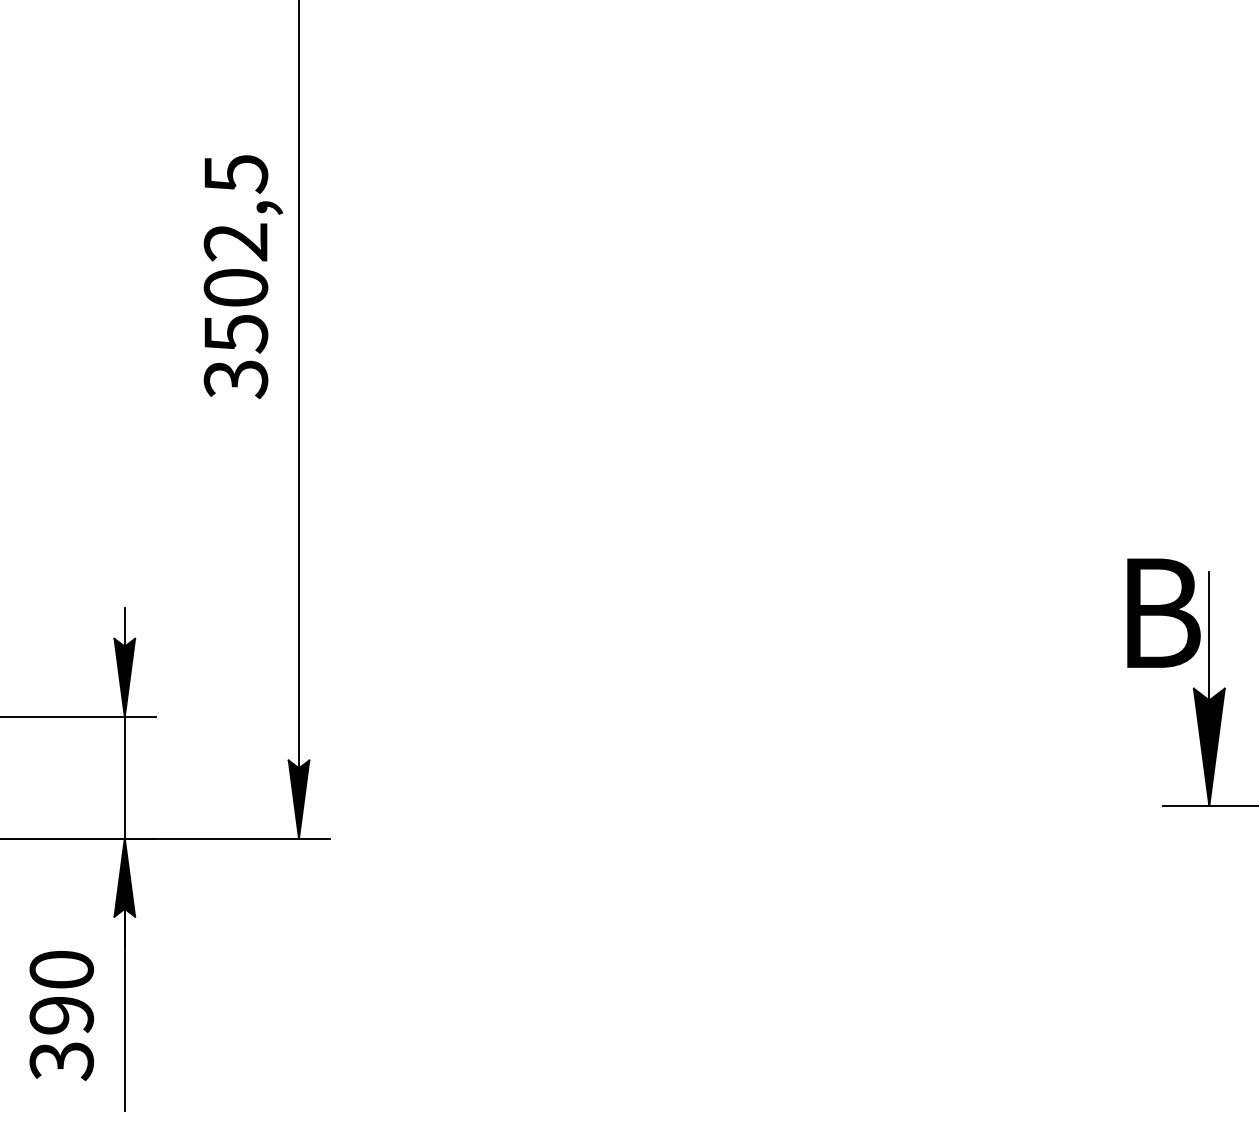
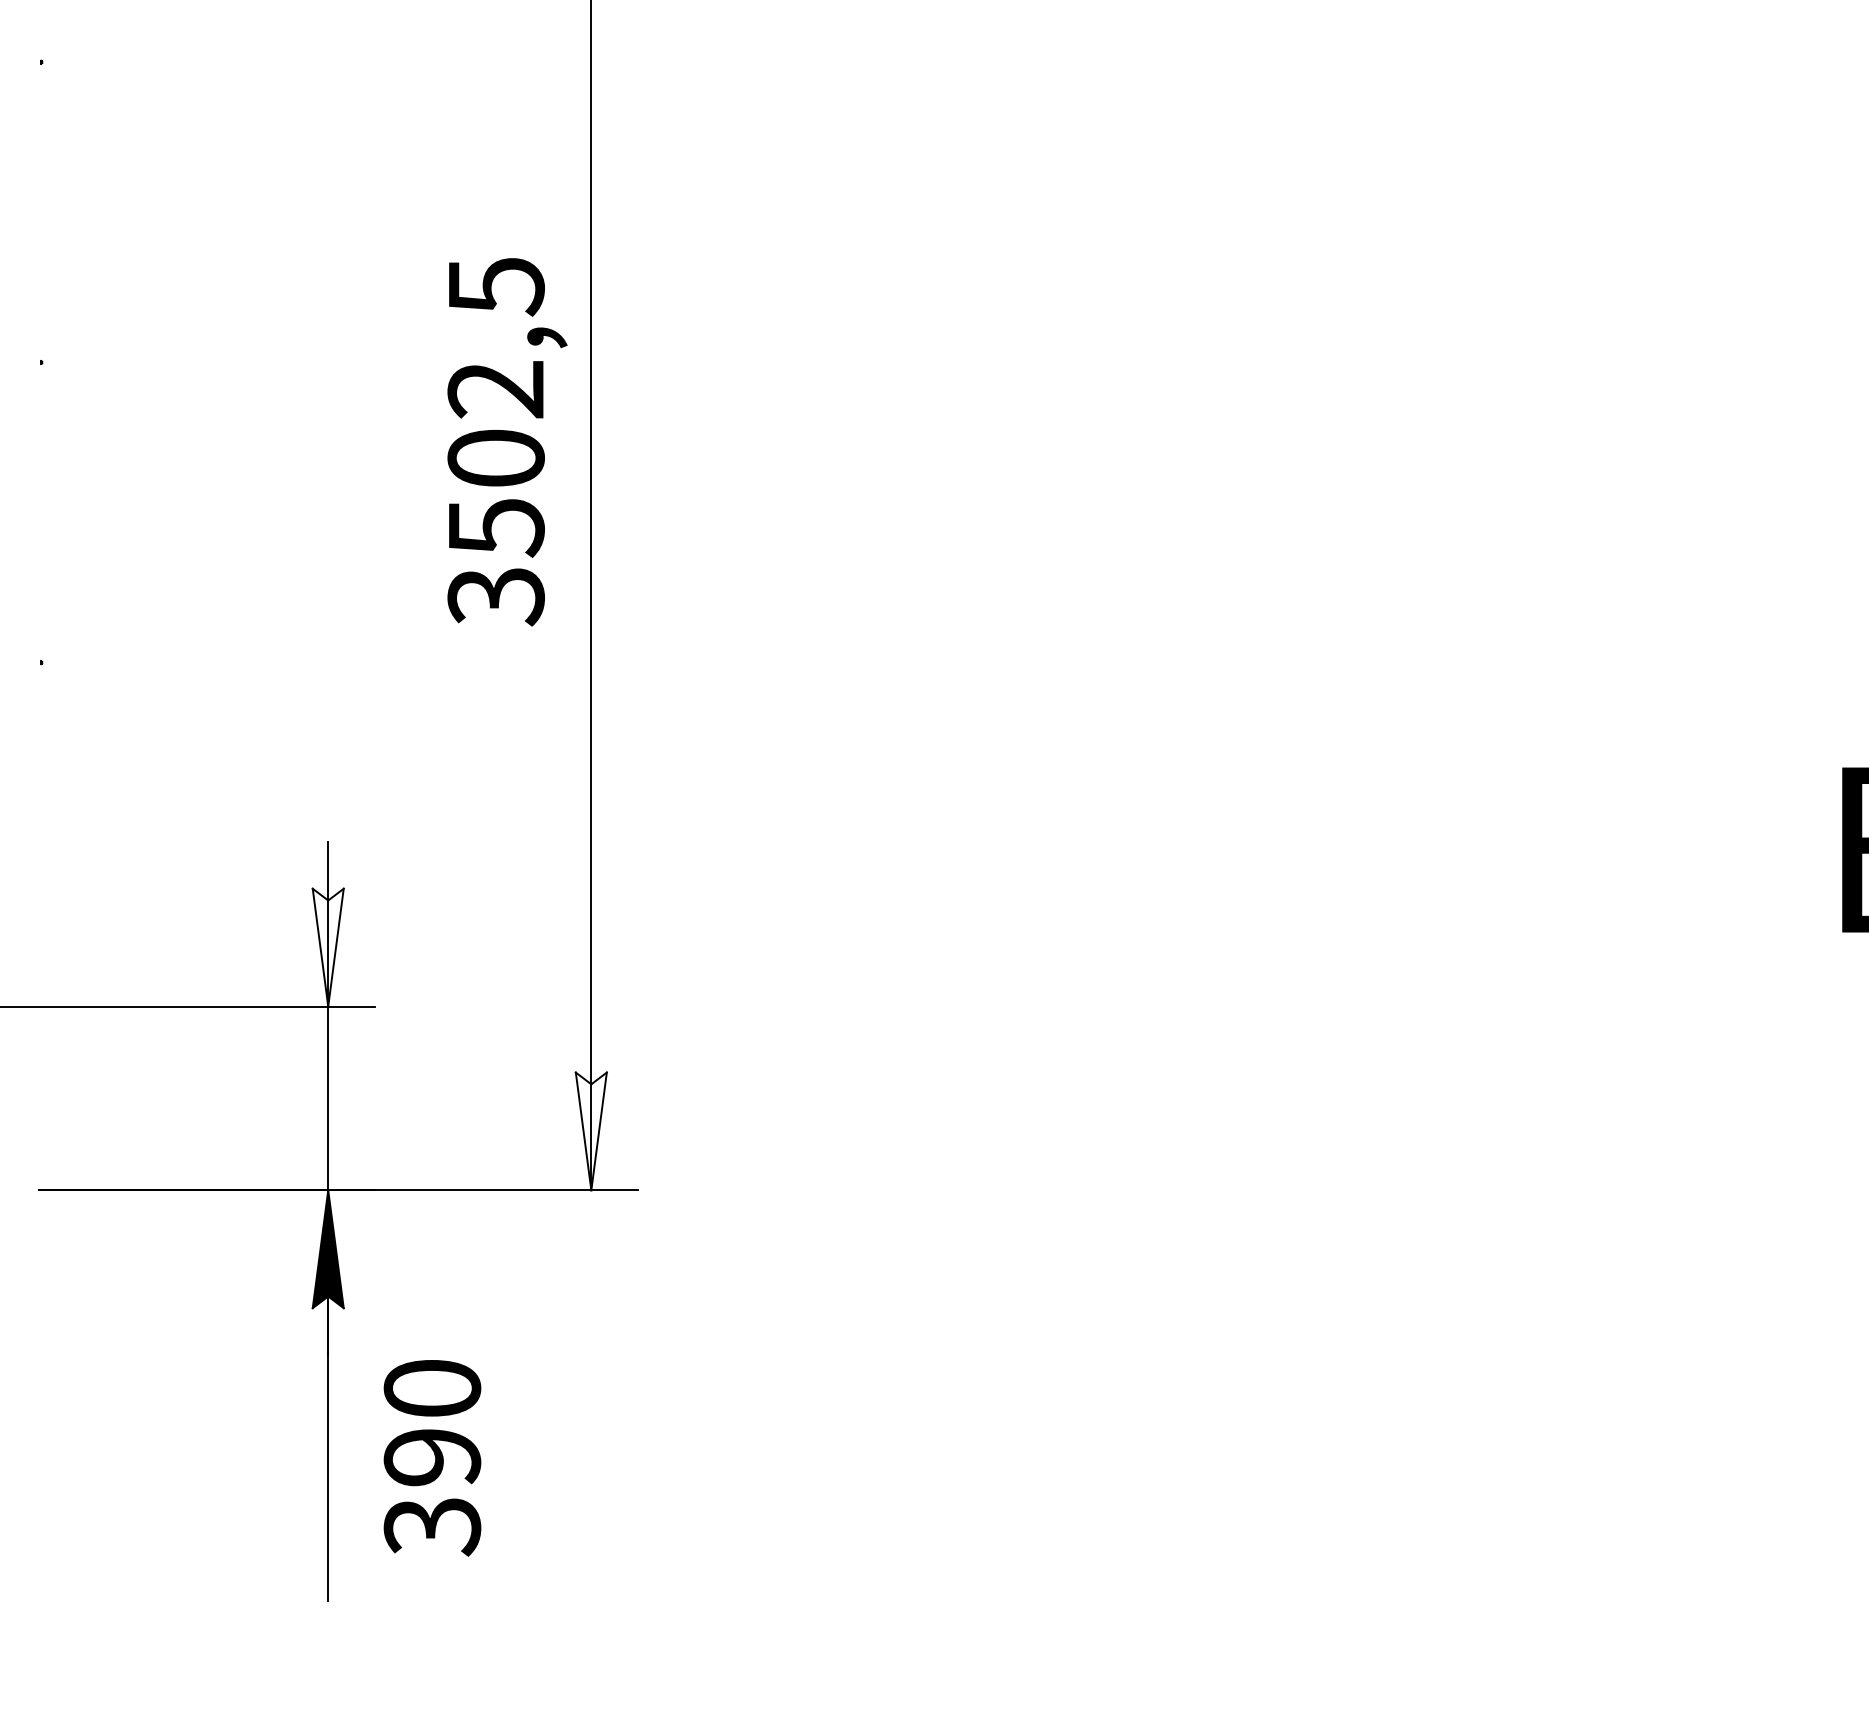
text: (243, 277) -> (507, 442), moved
fill: (124, 677) -> (327, 947), removed
fill: (298, 799) -> (590, 1131), removed
text: (61, 1016) -> (431, 1459), moved

